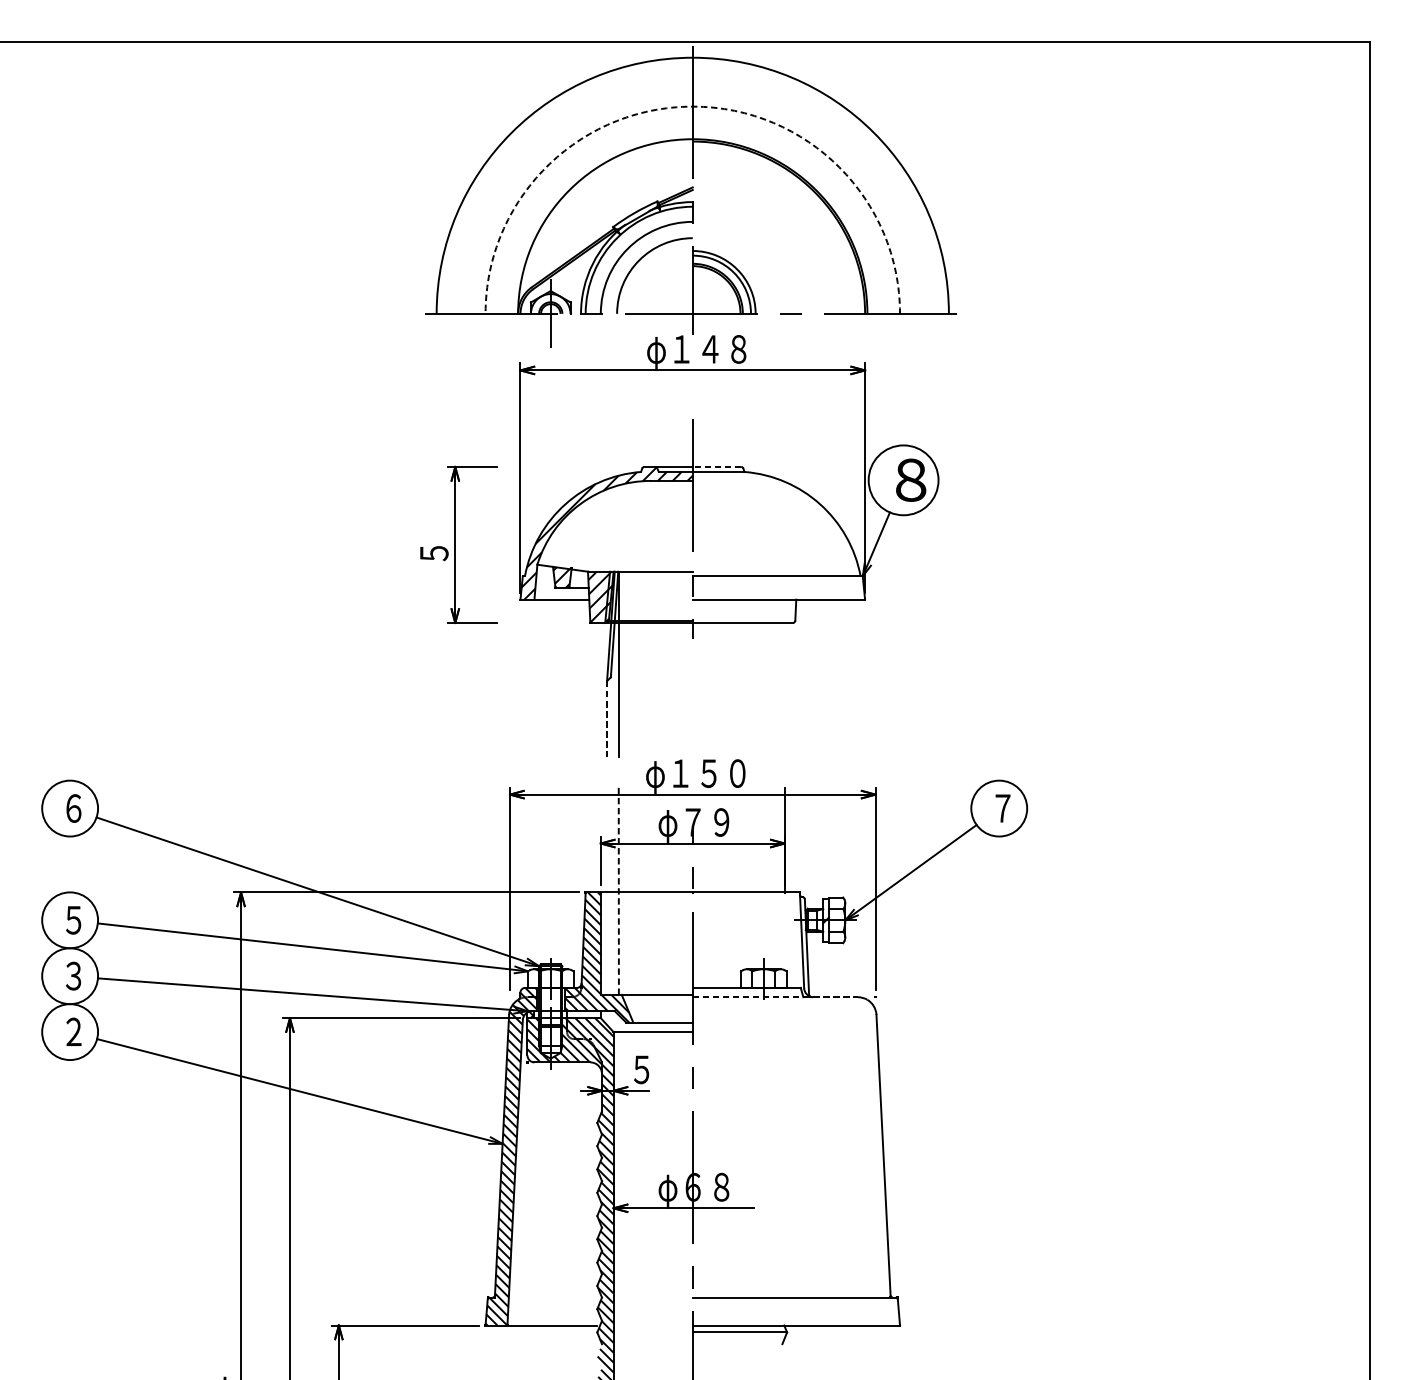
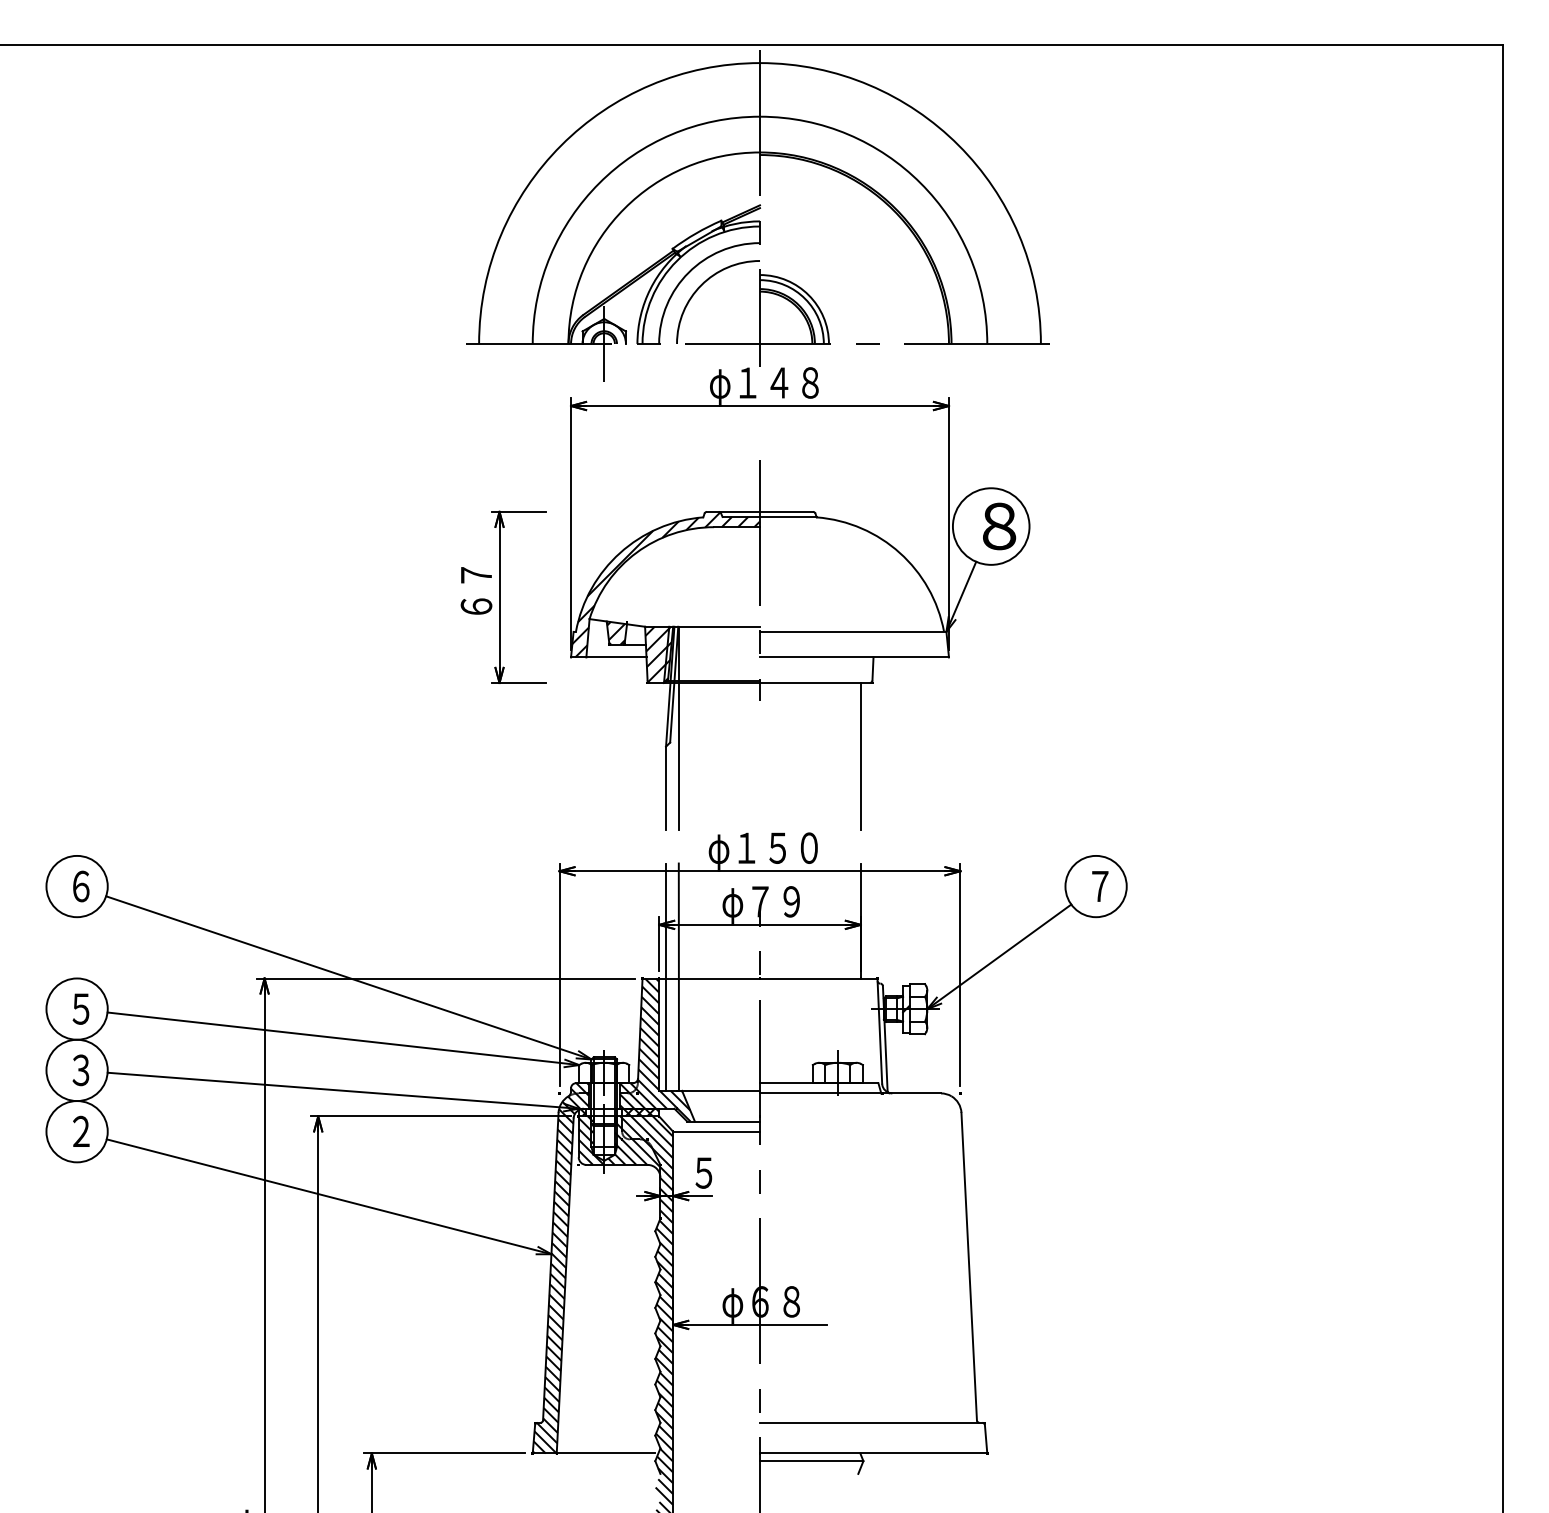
arc: (693, 106) -> (760, 116), dashed -> solid
line: (716, 466) -> (786, 511), dashed -> solid
text: (434, 539) -> (476, 591), ５ -> ６７
line: (784, 690) -> (860, 756), added
line: (607, 719) -> (666, 788), dashed -> solid
line: (607, 890) -> (666, 976), added
line: (618, 891) -> (678, 977), dashed -> solid
line: (775, 997) -> (850, 1093), dashed -> solid
hatch: (583, 1014) -> (640, 1112), added

